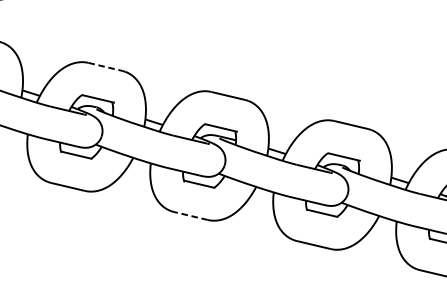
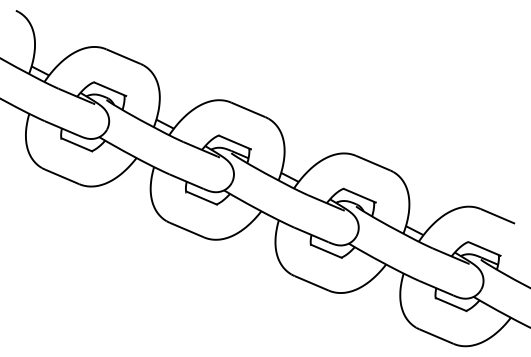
line: (105, 66) -> (123, 56), dashed -> solid
line: (190, 216) -> (186, 230), dashed -> solid

